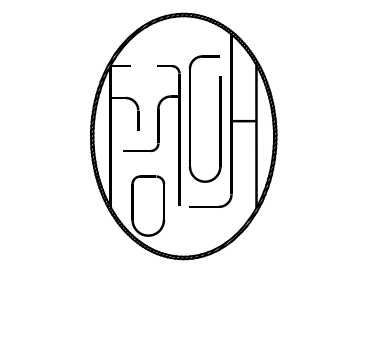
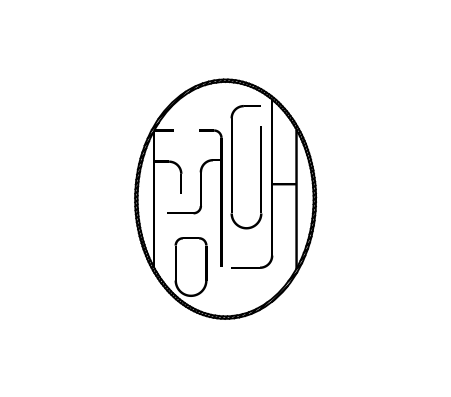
part: (190, 119) -> (232, 167), moved

